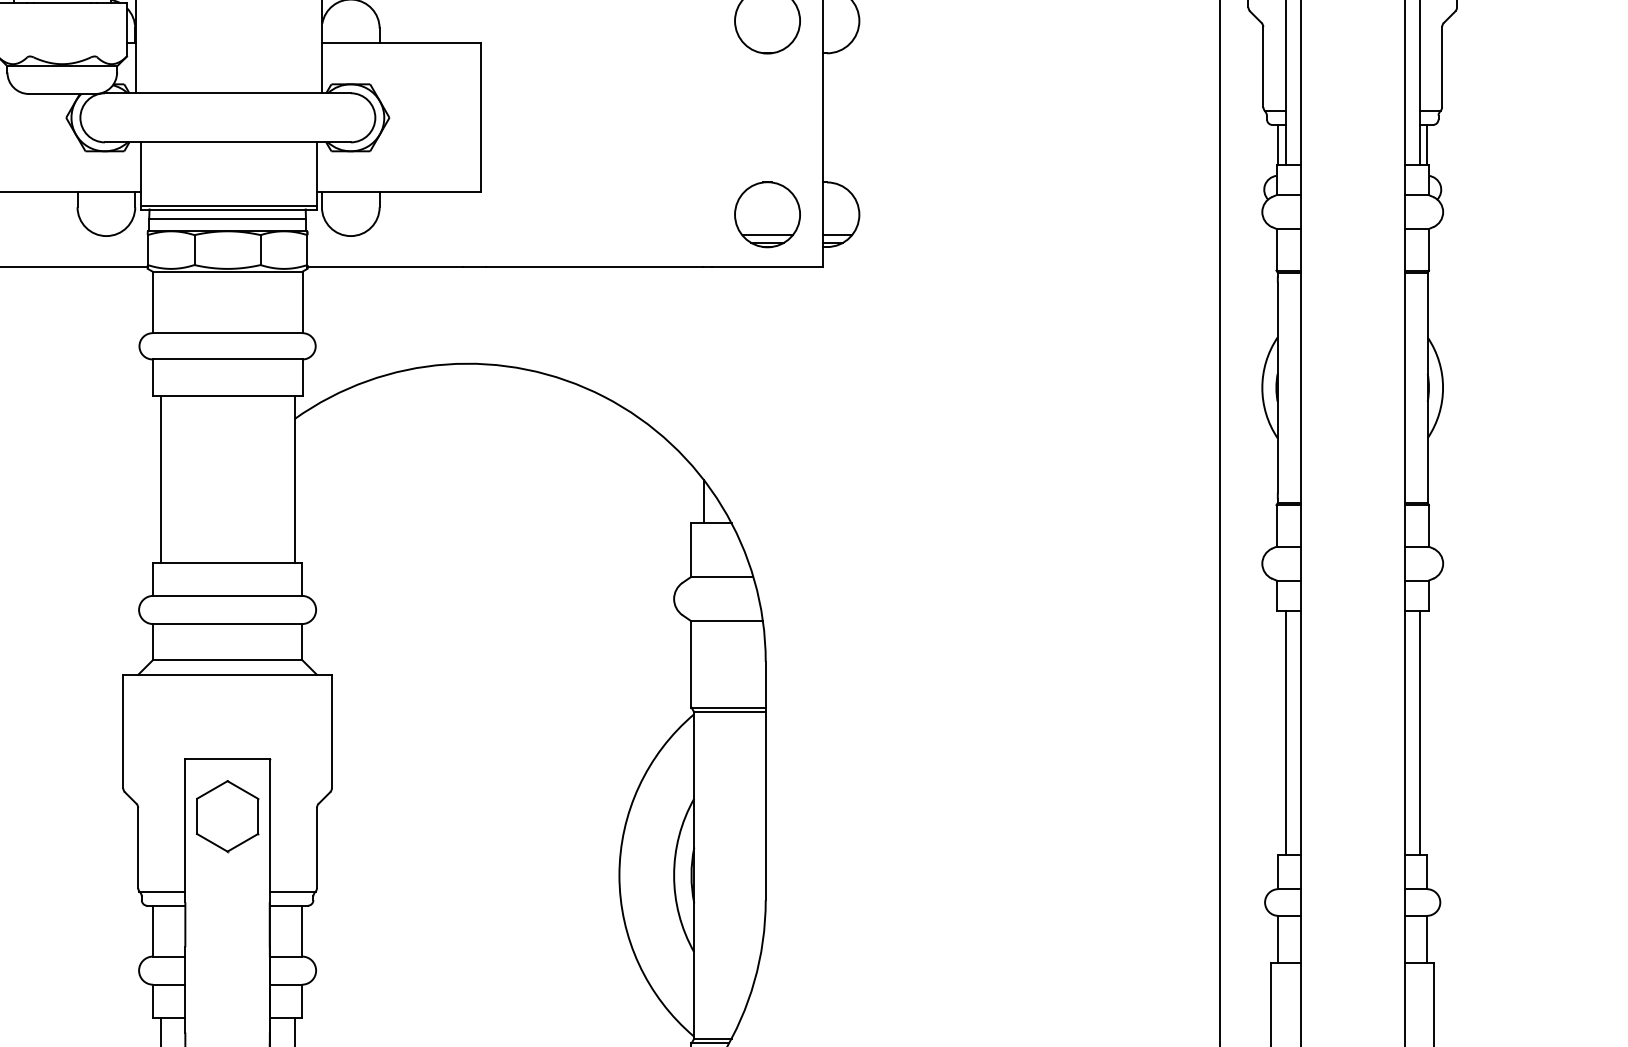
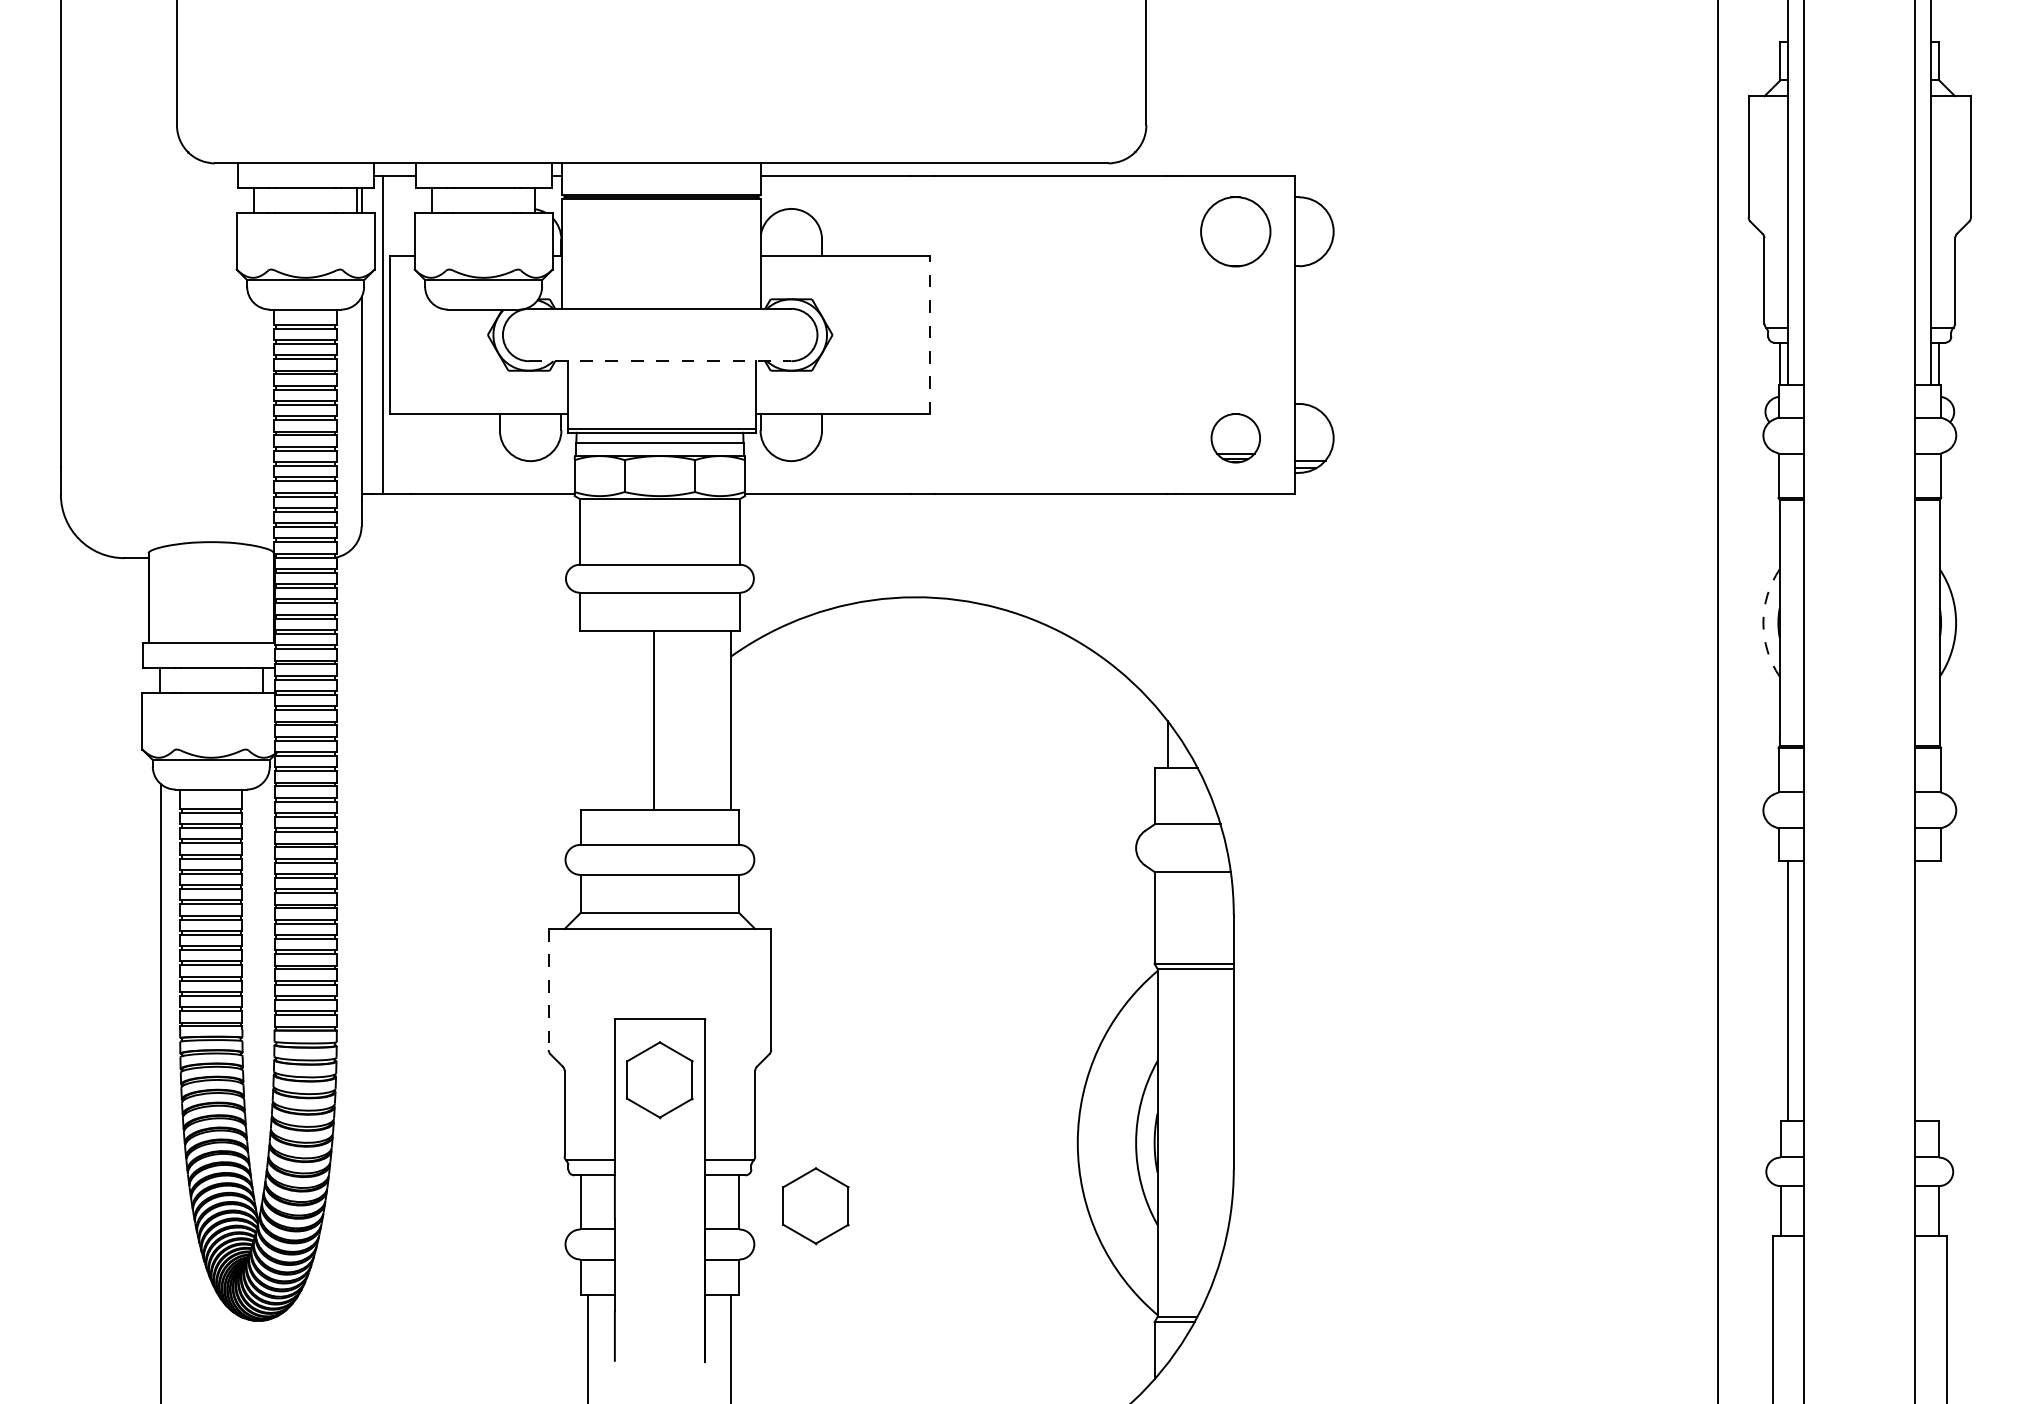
line: (481, 117) -> (930, 334), solid -> dashed
line: (228, 142) -> (660, 361), solid -> dashed
part: (767, 213) -> (1235, 437), size x0.7
arc: (1262, 388) -> (1763, 623), solid -> dashed
line: (160, 479) -> (654, 720), moved
line: (123, 732) -> (548, 990), solid -> dashed
line: (1419, 732) -> (1931, 990), removed
part: (373, 935) -> (815, 1206), added

